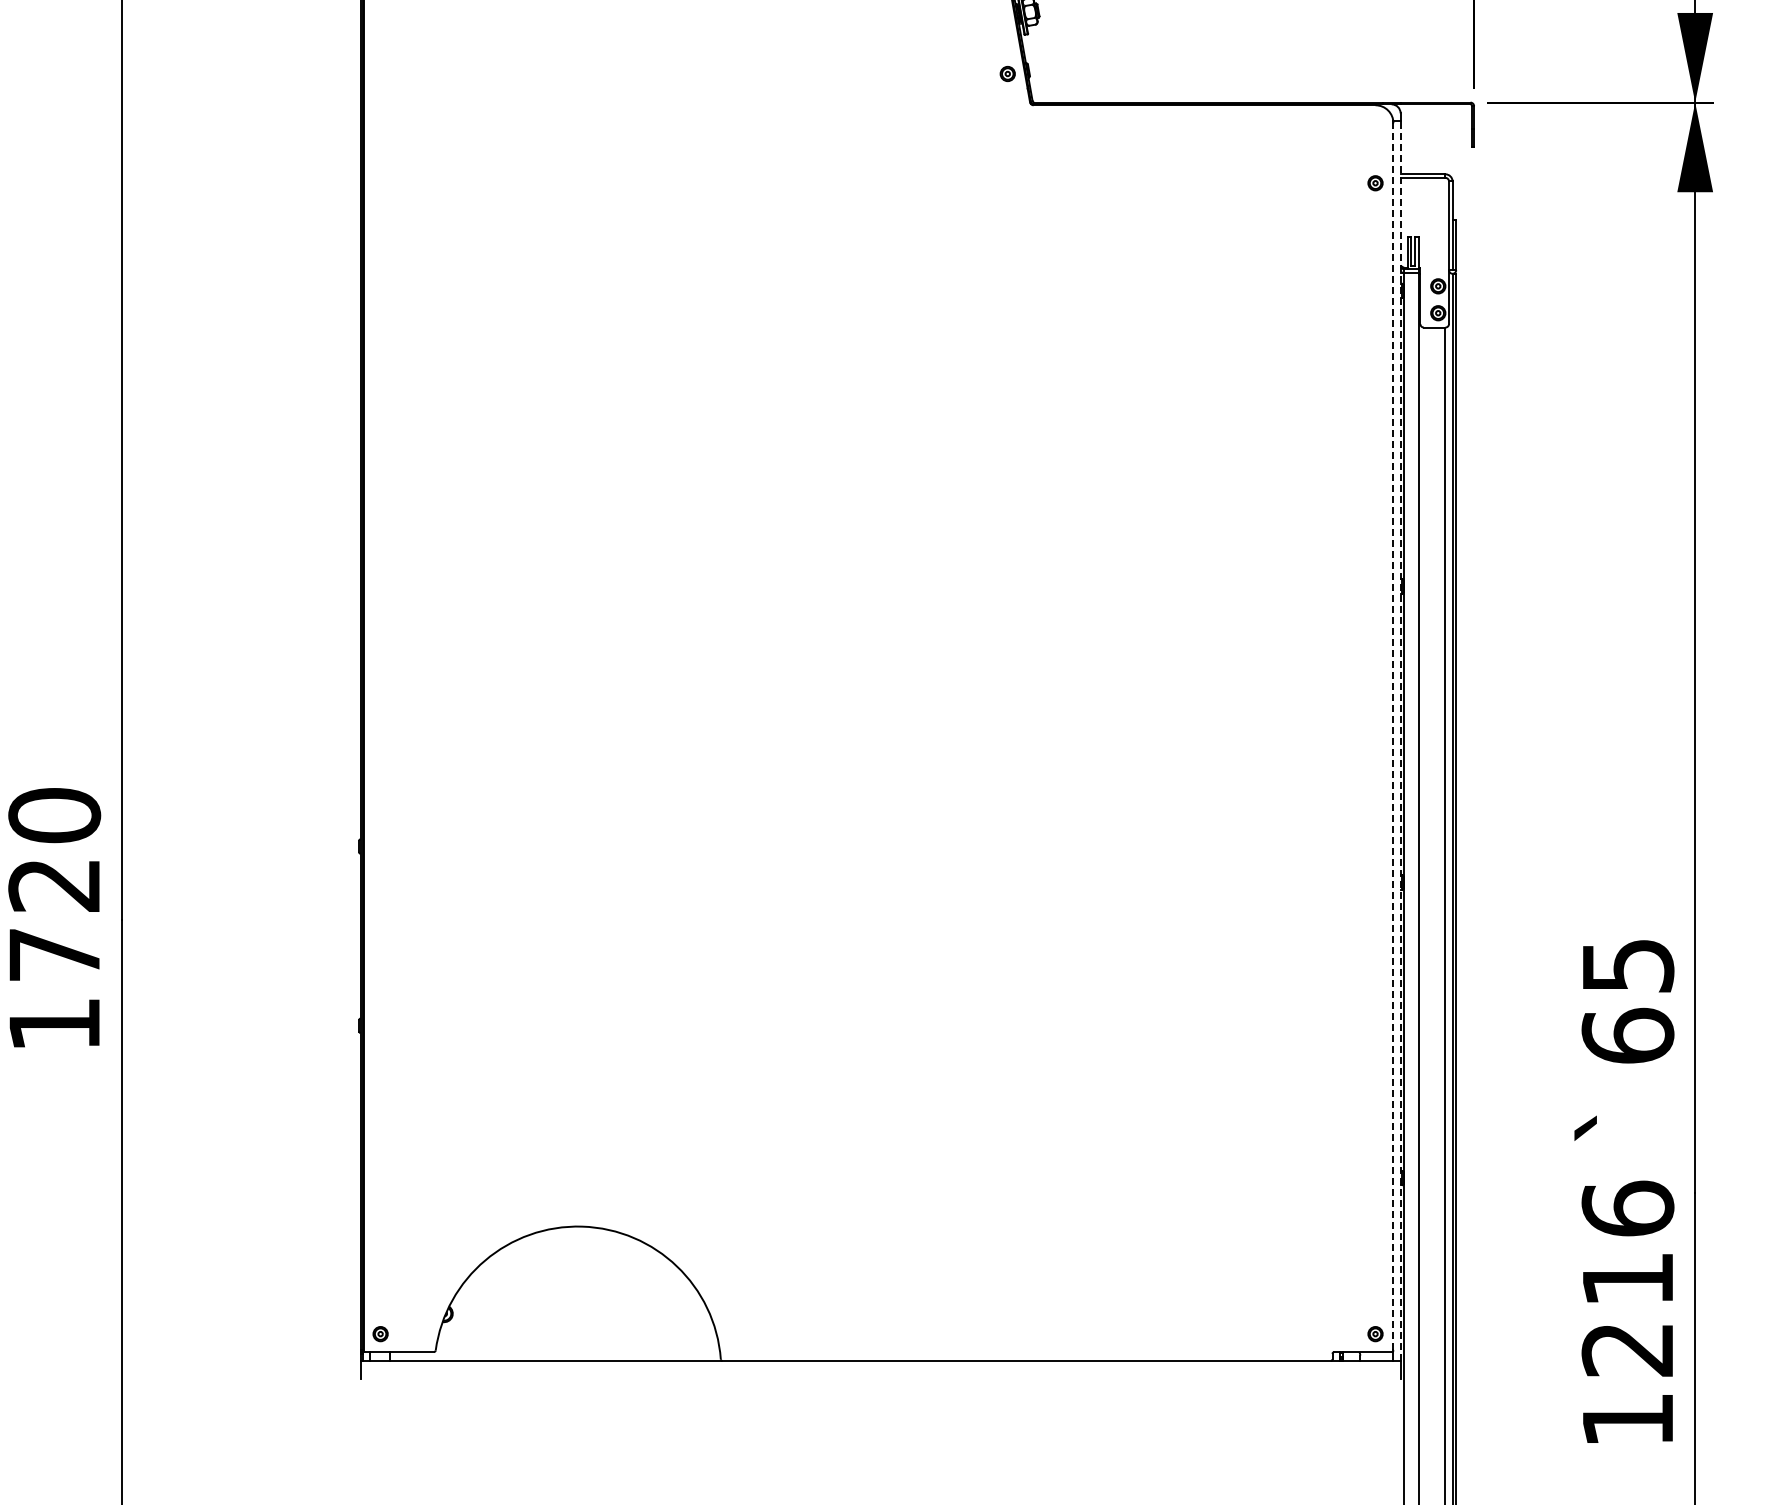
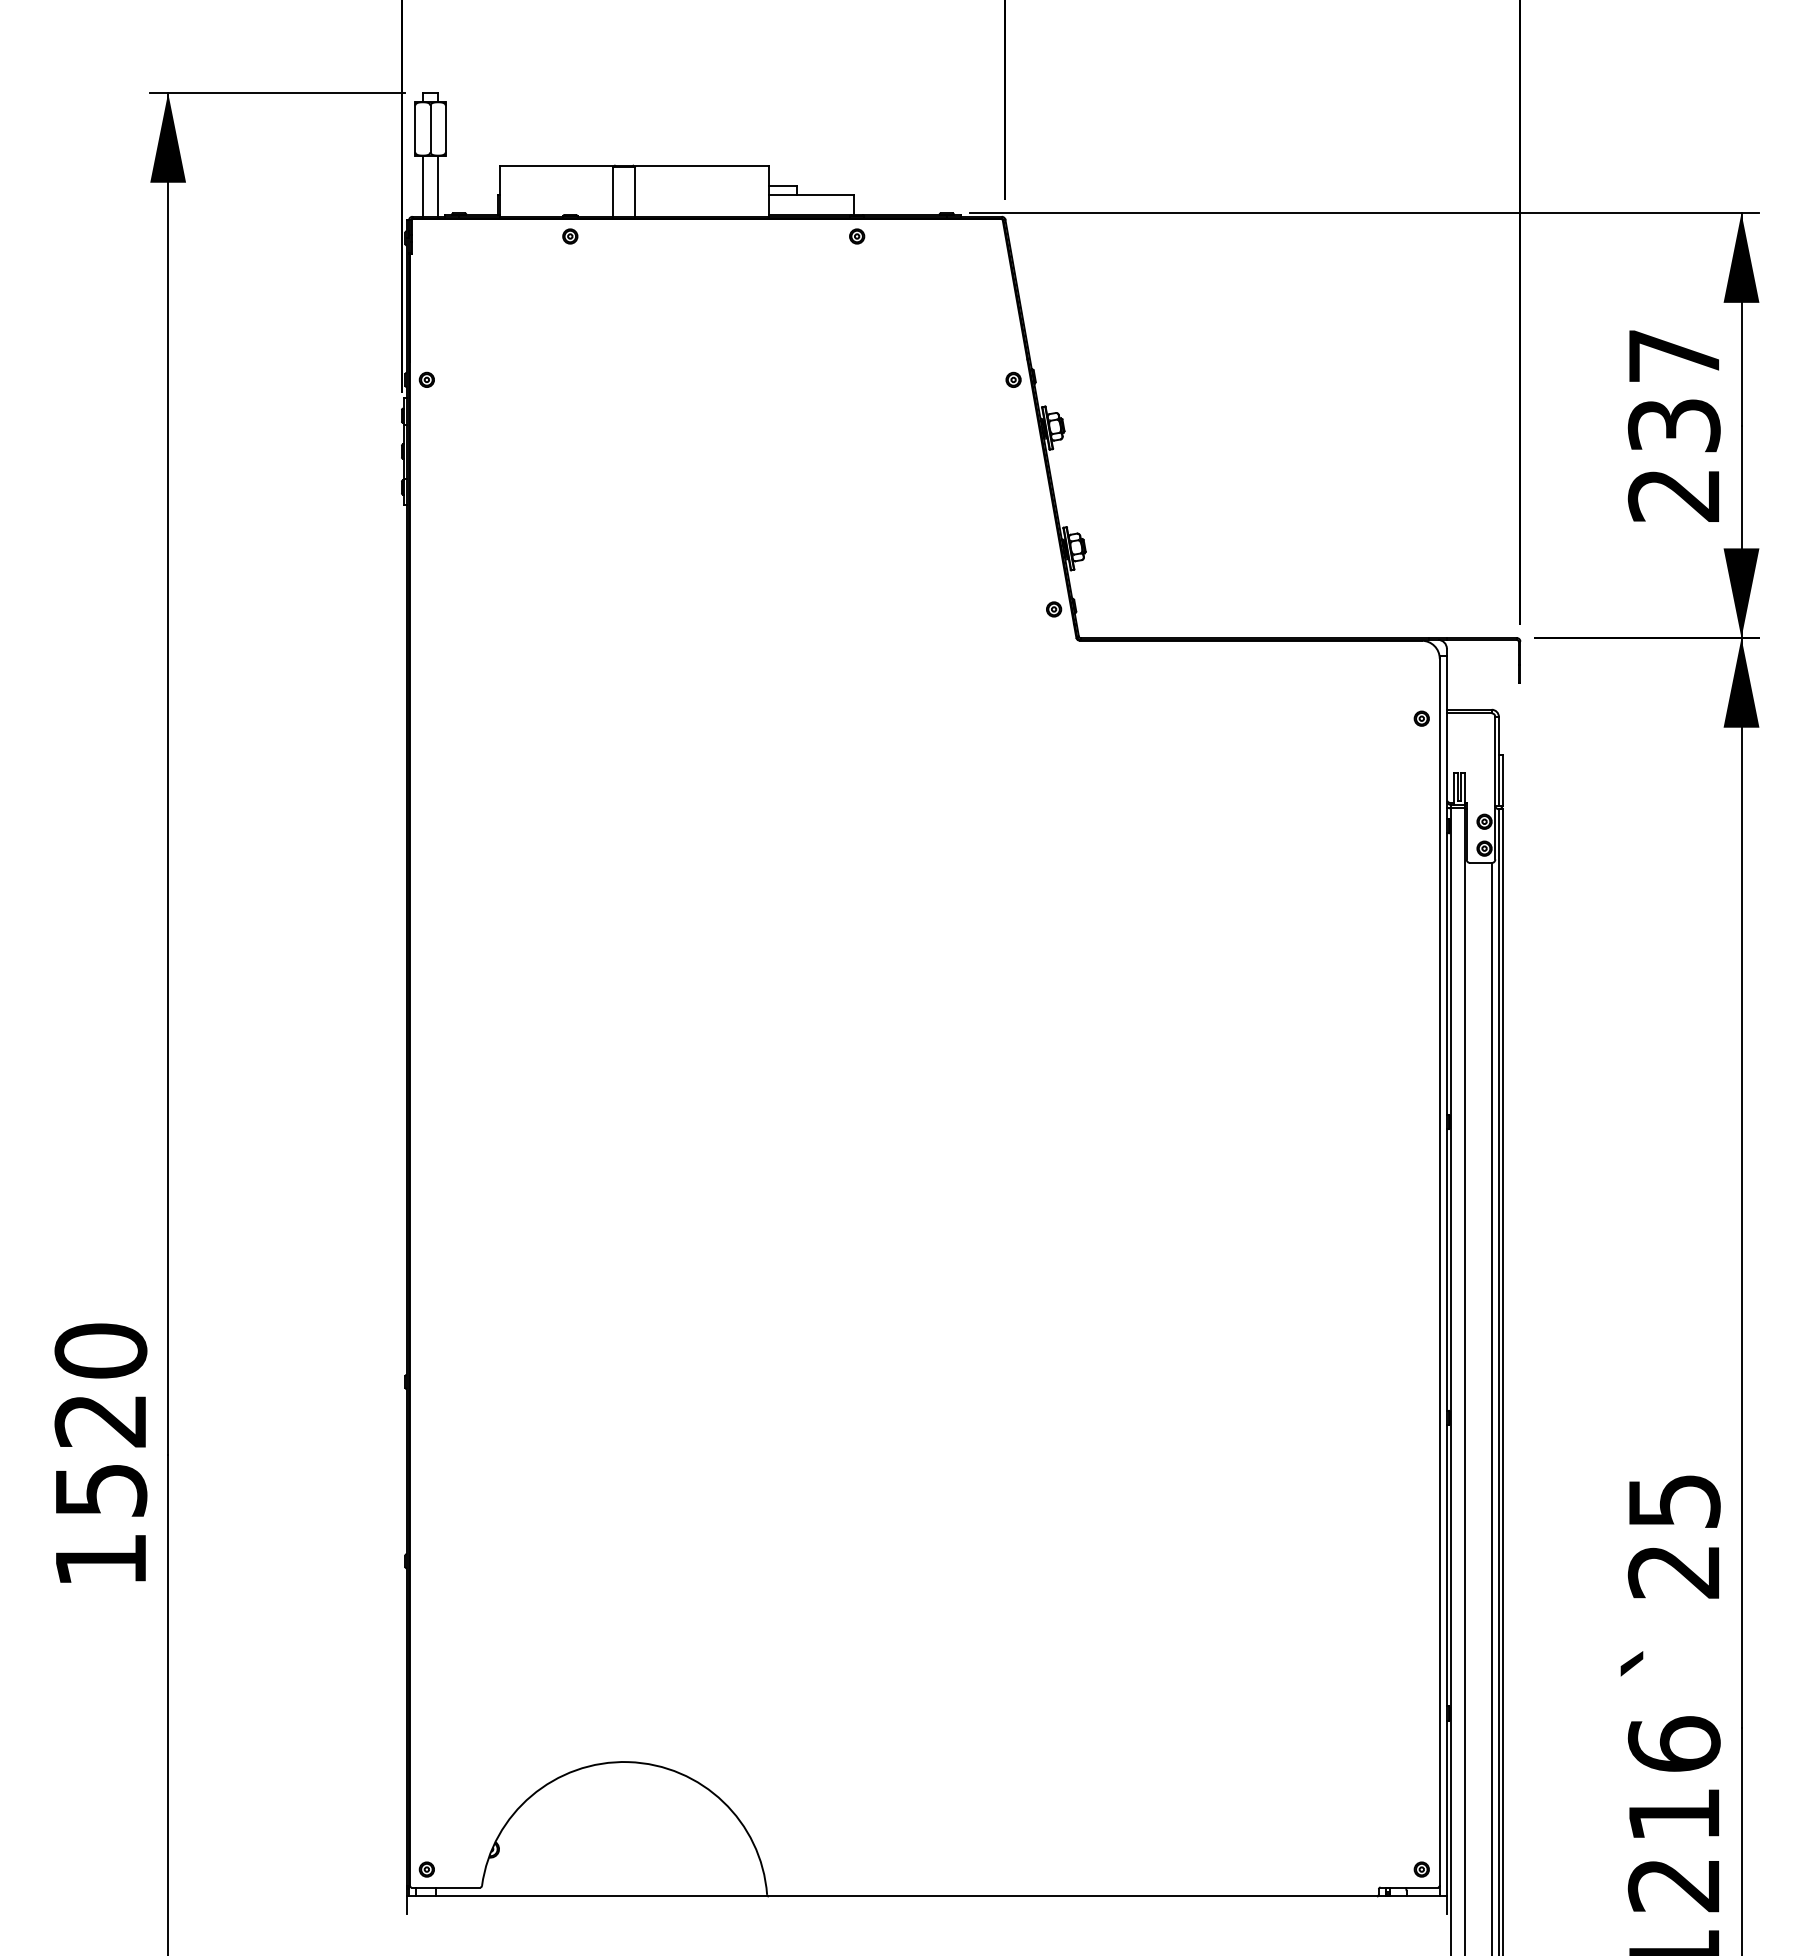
line: (1393, 737) -> (1439, 1272), dashed -> solid
line: (1400, 740) -> (1446, 1275), dashed -> solid
text: (55, 955) -> (101, 1490), 1720 -> 1520
text: (1627, 1035) -> (1673, 1570), 65 -> 25

